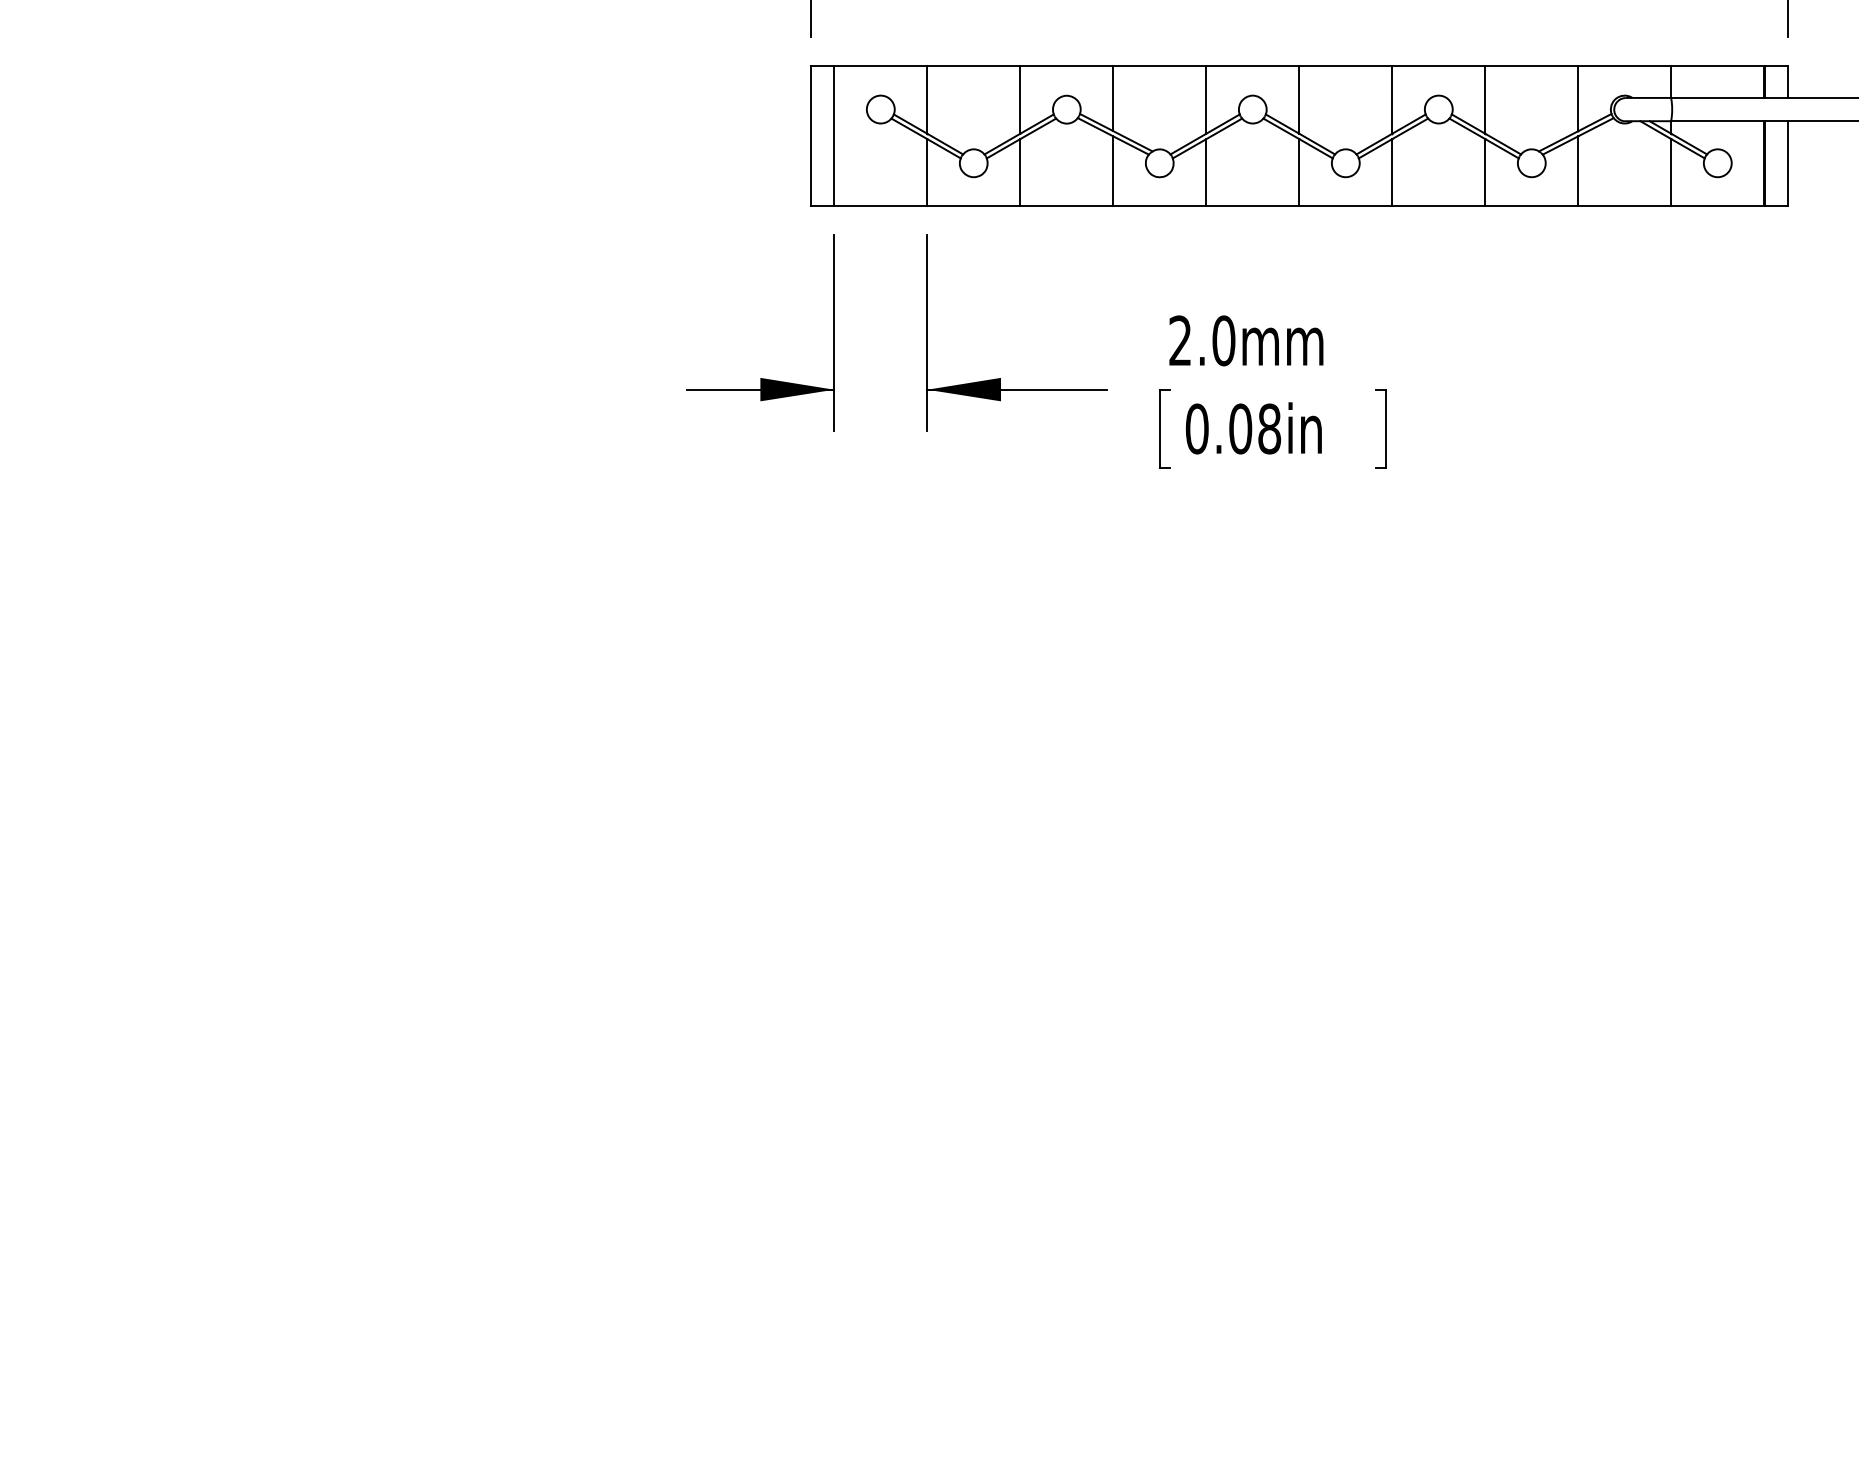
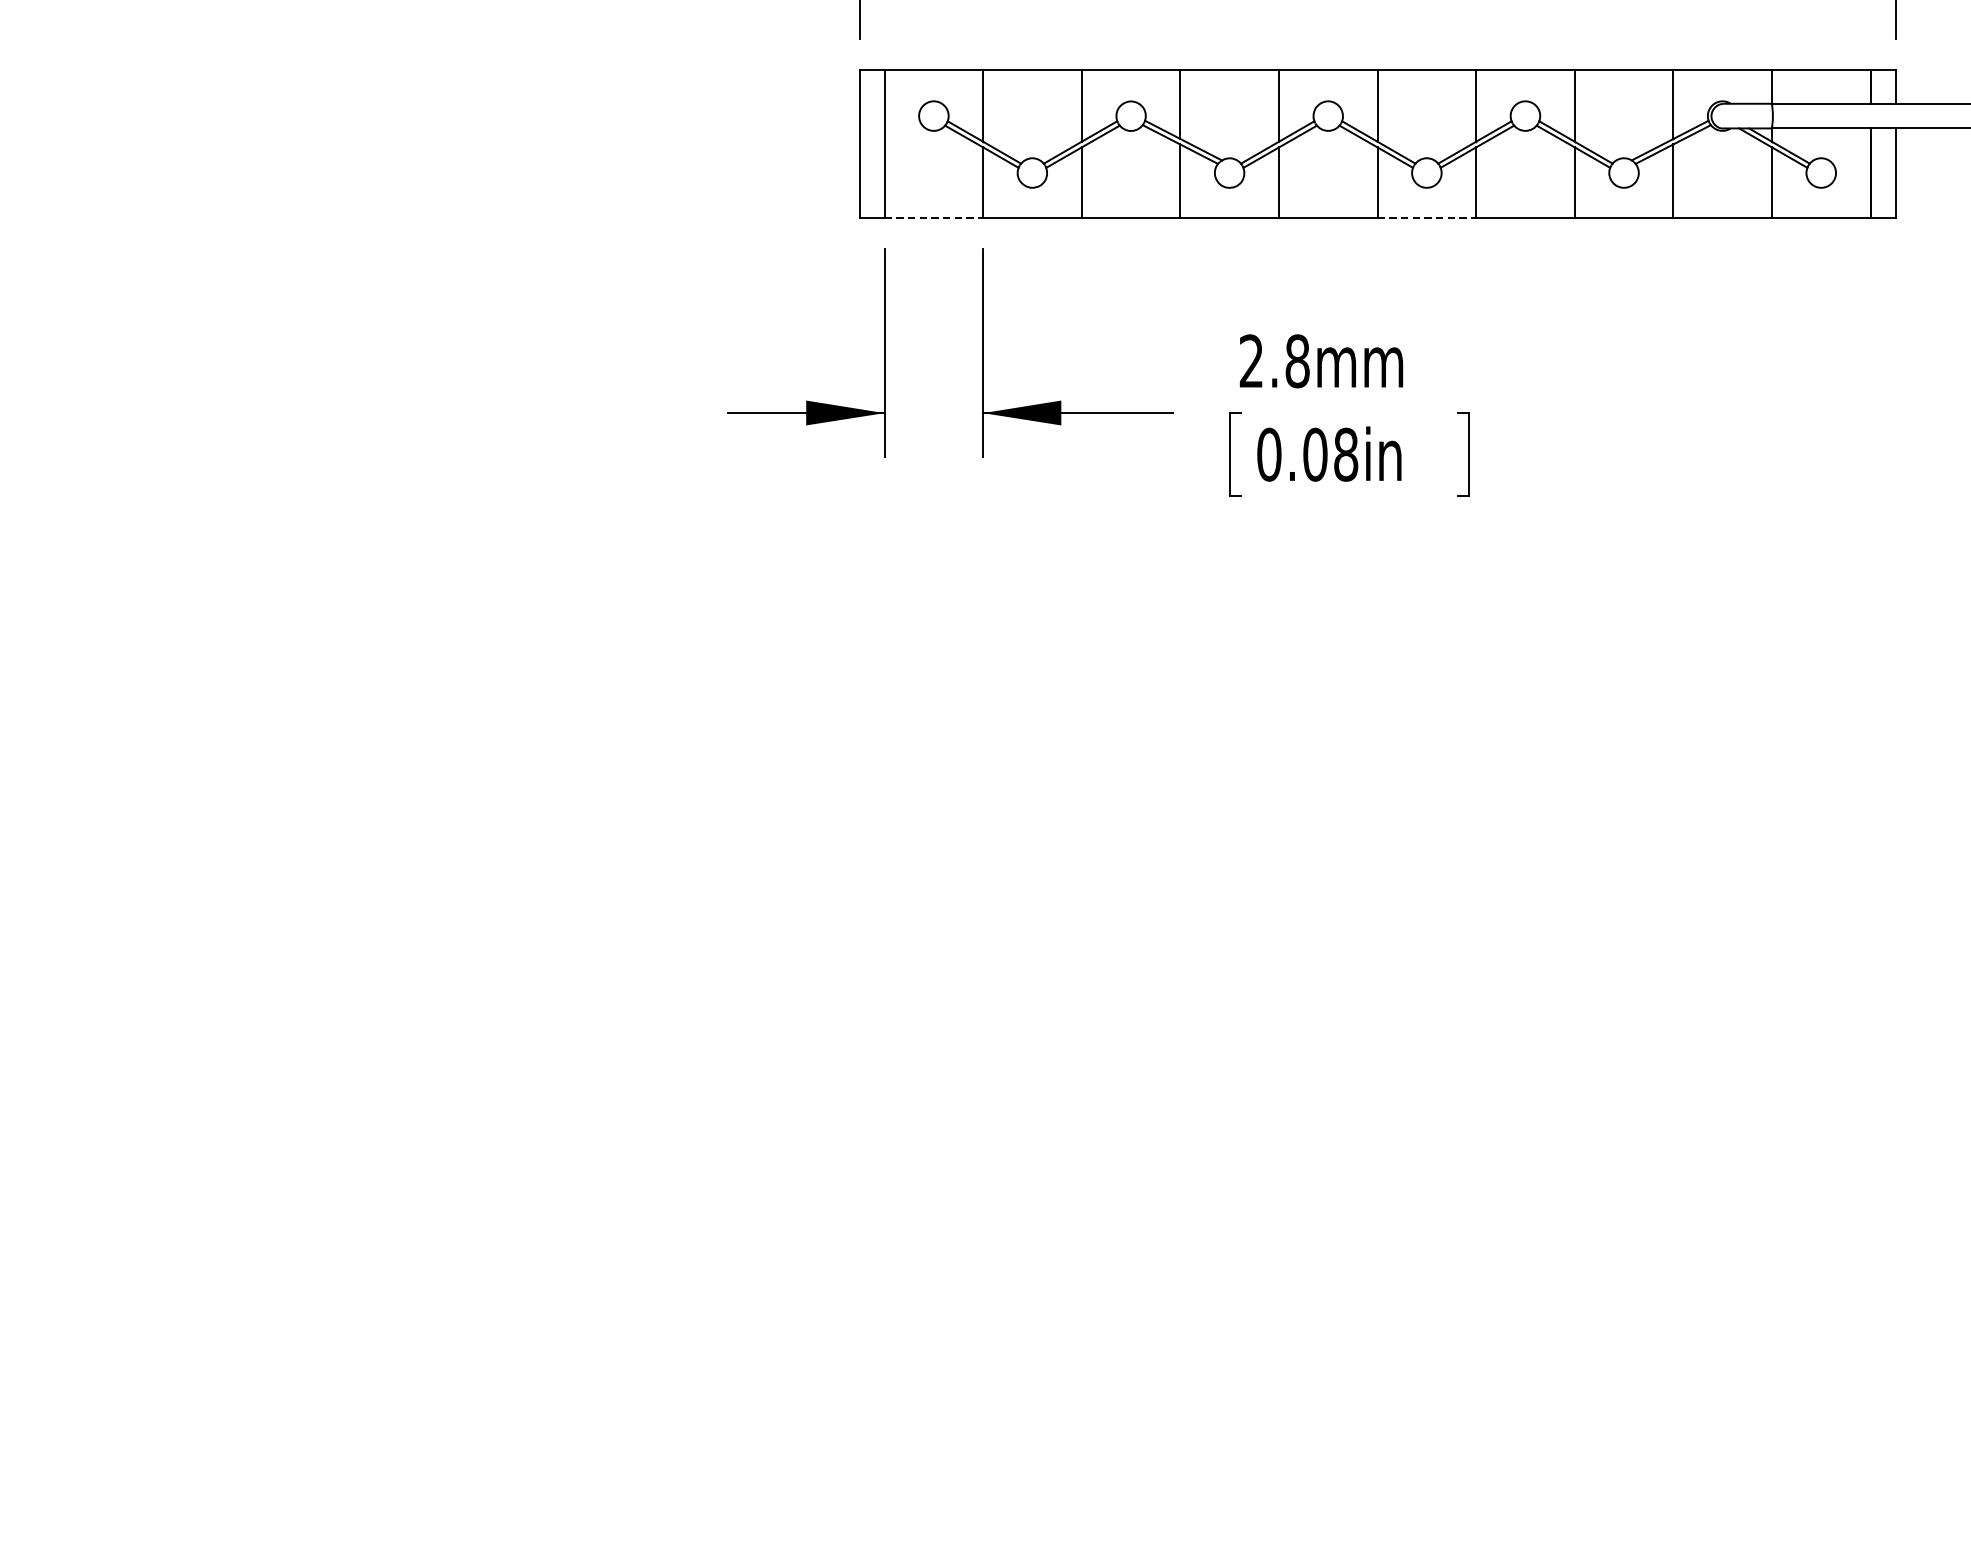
line: (881, 205) -> (934, 217), solid -> dashed
line: (1346, 205) -> (1427, 217), solid -> dashed
text: (1223, 340) -> (1297, 360), 2.0mm -> 2.8mm

